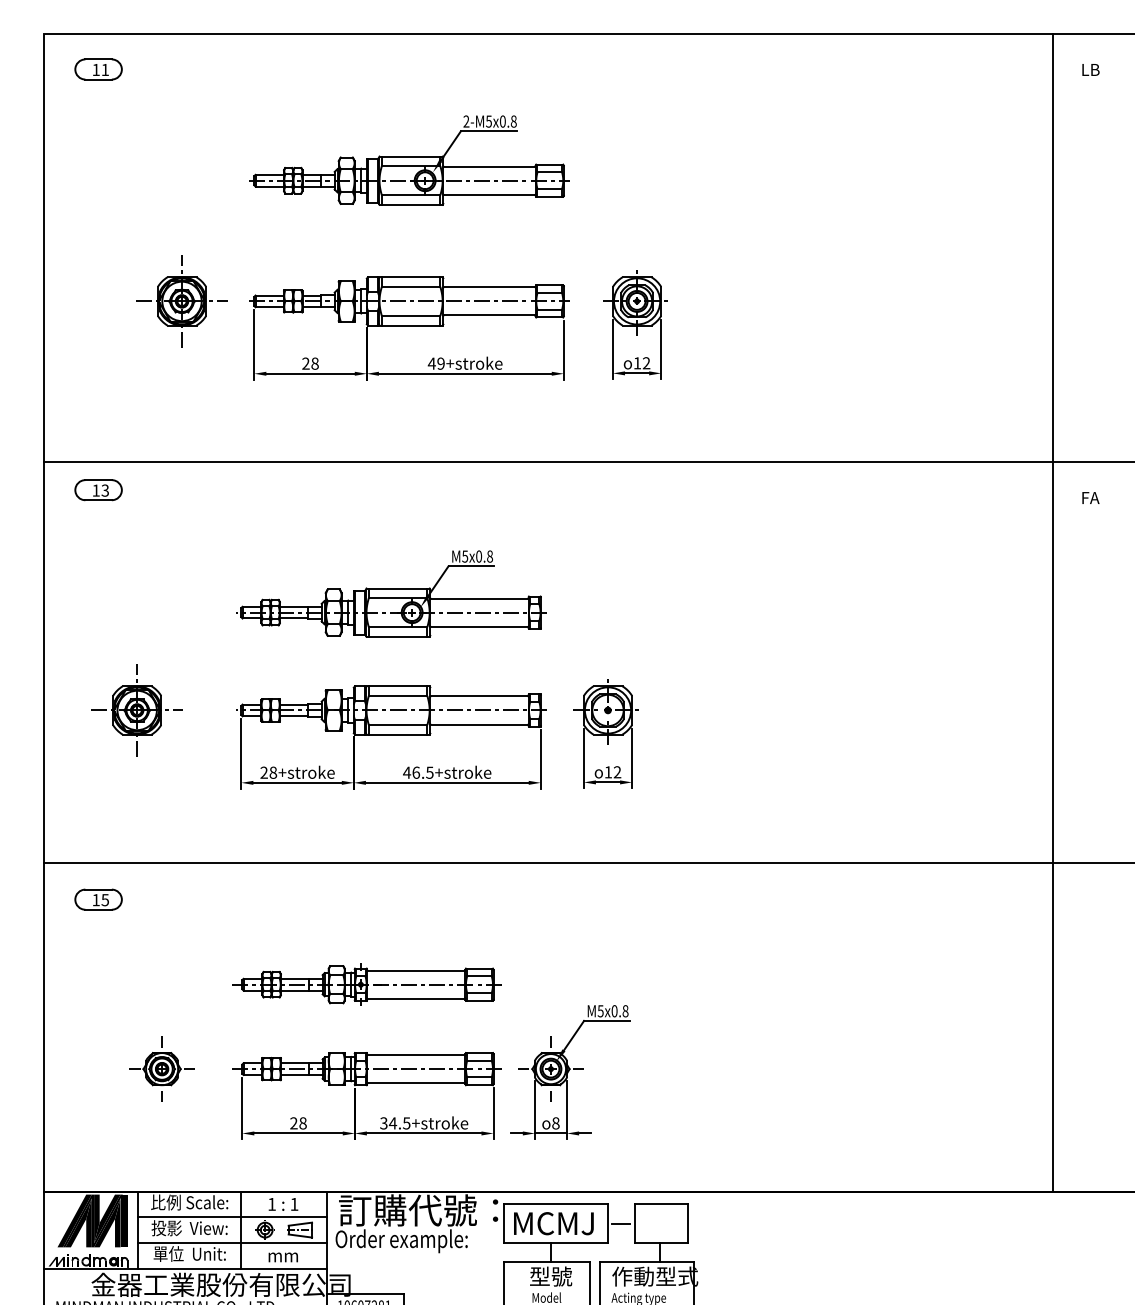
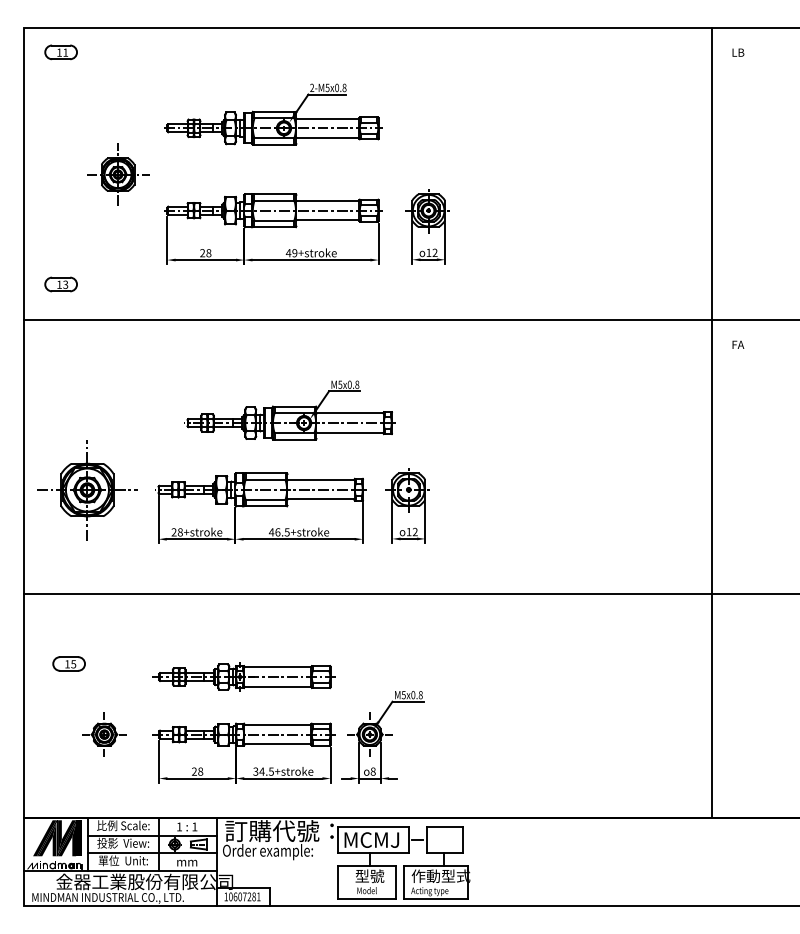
part: (182, 301) -> (118, 174), moved
part: (97, 490) -> (60, 284), moved
part: (390, 594) -> (289, 410), moved
part: (137, 709) -> (87, 489), size x1.6
part: (97, 898) -> (68, 663), moved

